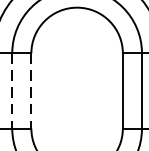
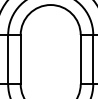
line: (12, 90) -> (8, 59), dashed -> solid
line: (31, 90) -> (20, 59), dashed -> solid

